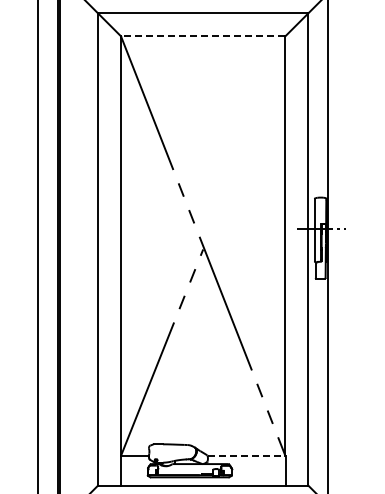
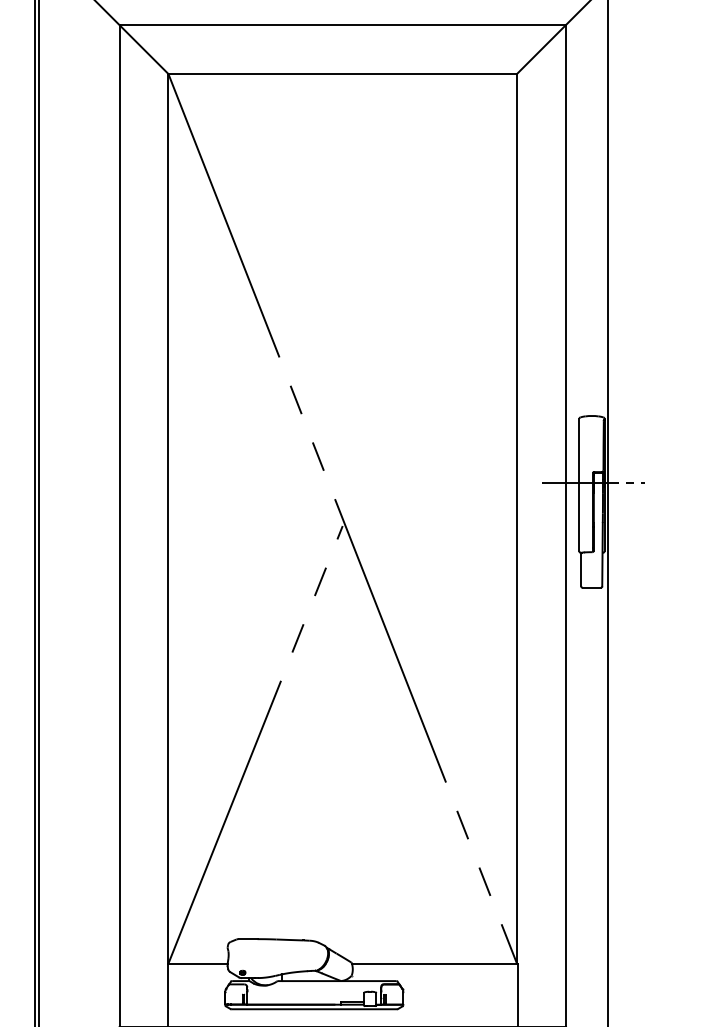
line: (202, 36) -> (341, 74), dashed -> solid
line: (247, 455) -> (436, 962), dashed -> solid

